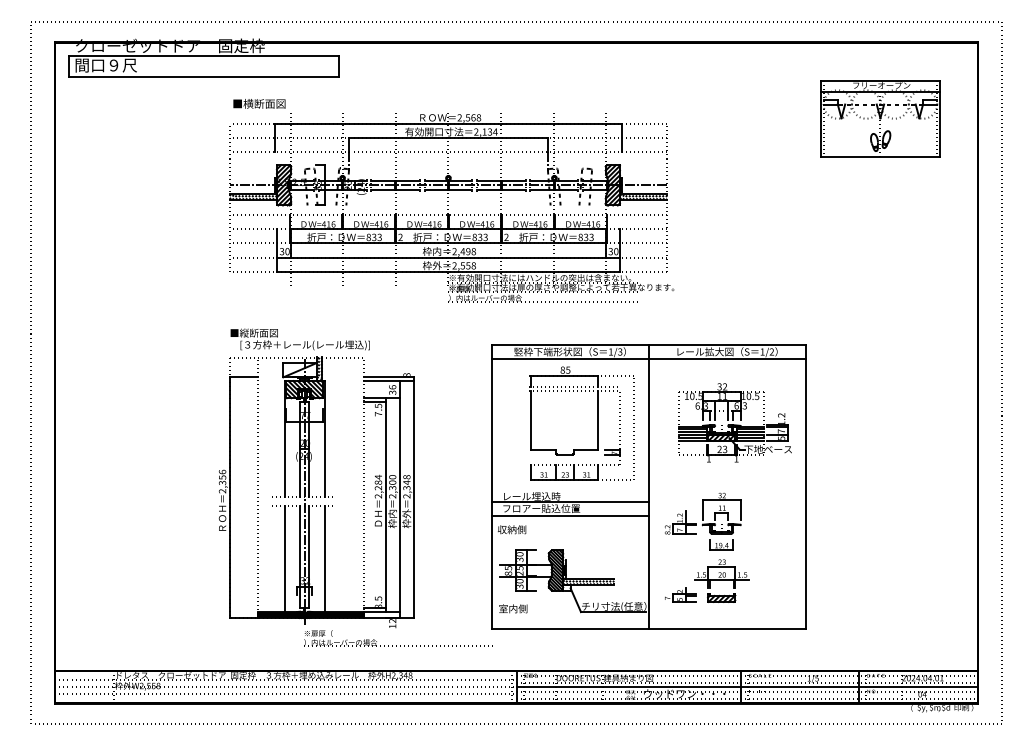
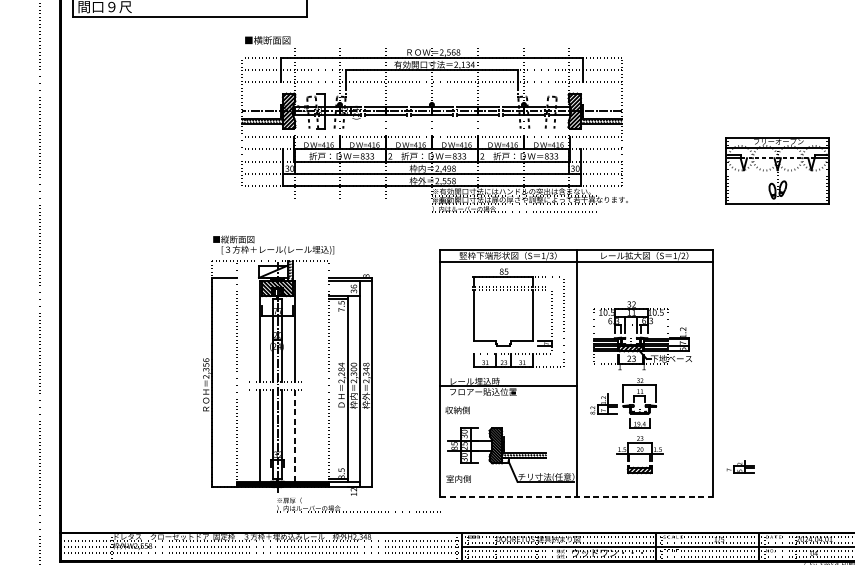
part: (880, 118) -> (777, 170), moved
part: (451, 200) -> (434, 124), moved
part: (734, 422) -> (642, 335), moved
line: (570, 515) -> (508, 397), removed
line: (324, 558) -> (294, 435), solid -> dashed
part: (680, 594) -> (740, 466), moved
line: (648, 629) -> (576, 496), solid -> dashed

